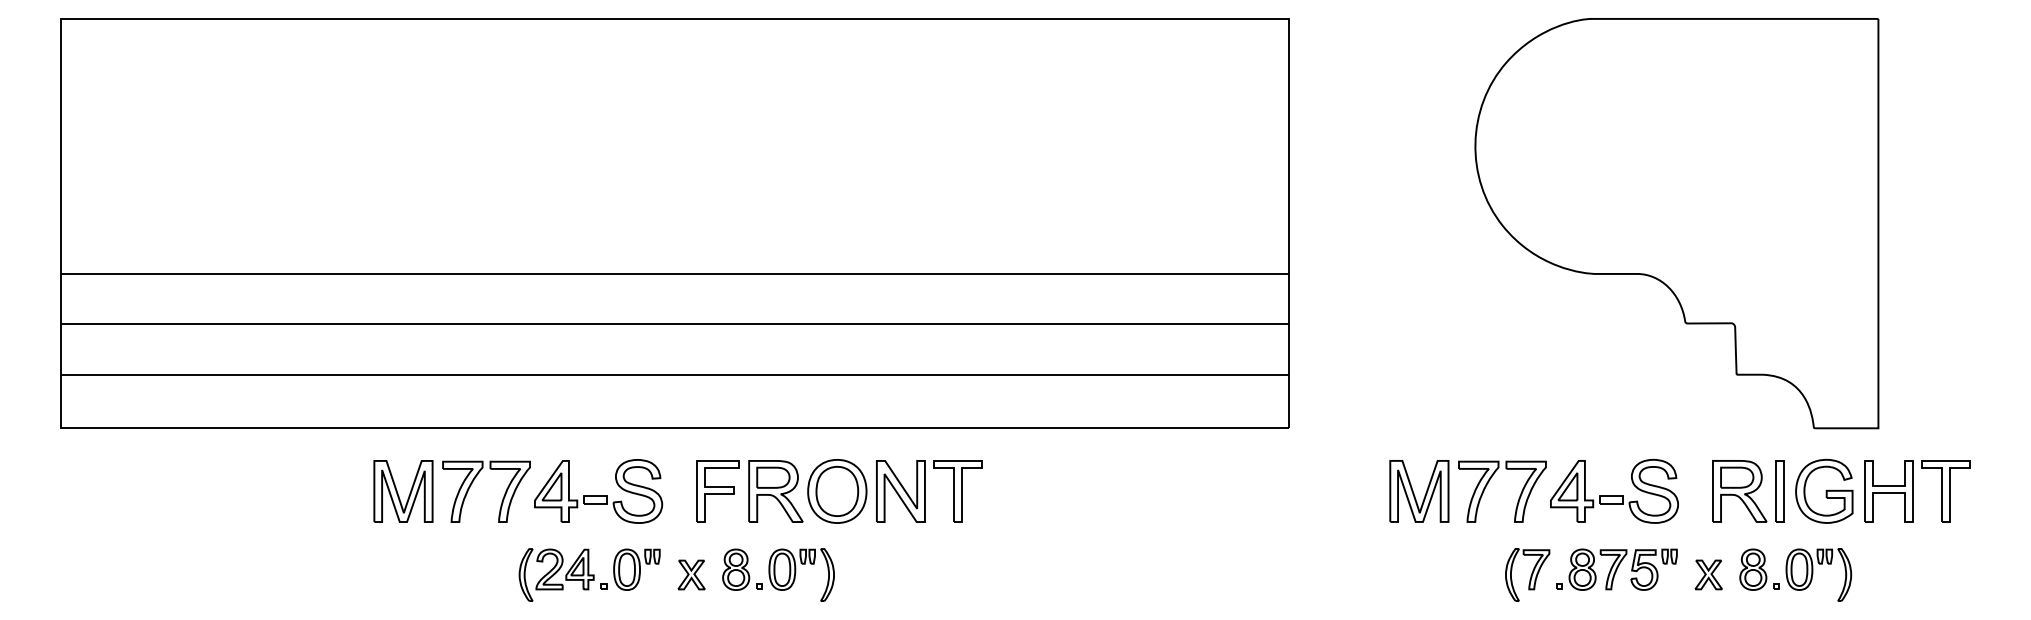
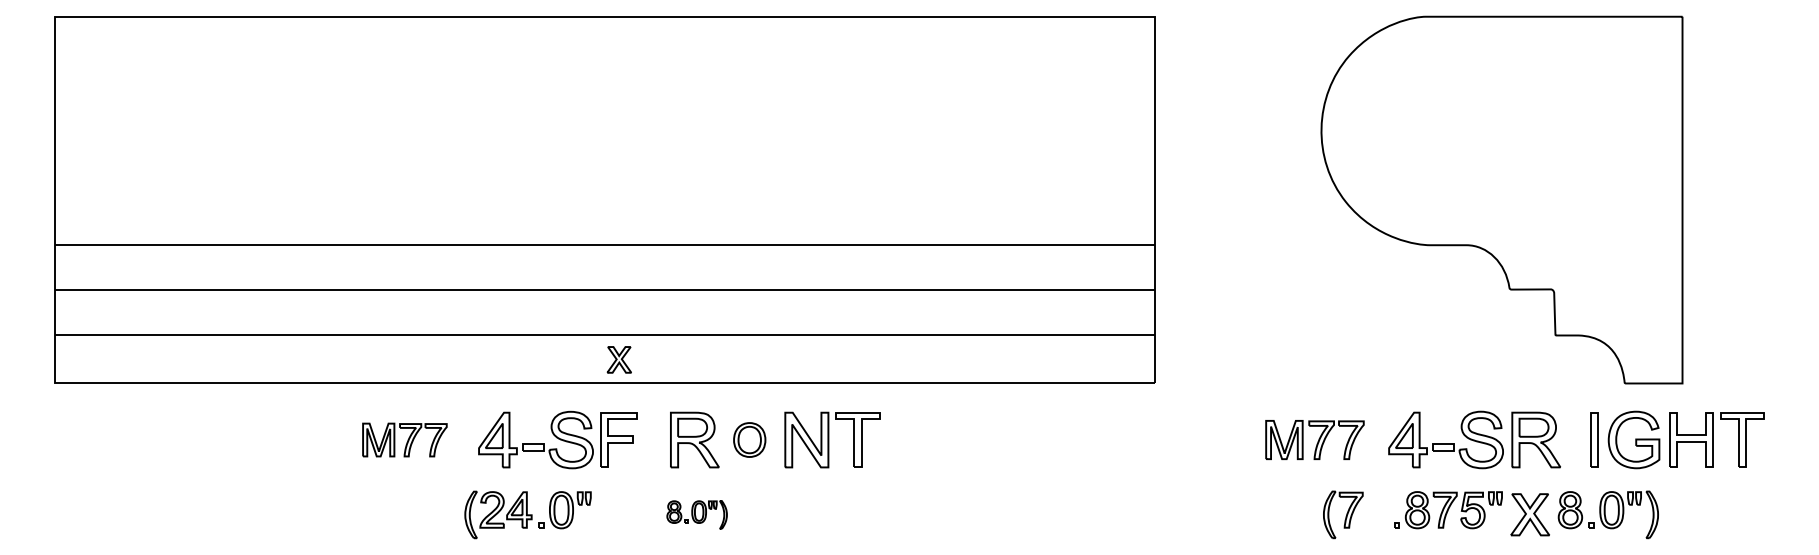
part: (451, 490) -> (404, 439), size x0.6
part: (717, 490) -> (618, 439), moved
part: (836, 490) -> (749, 439), size x0.6
part: (1467, 490) -> (1314, 439), size x0.7
part: (1738, 490) -> (1535, 439), moved
part: (690, 574) -> (618, 359), moved
part: (777, 574) -> (696, 514), size x0.6
part: (1527, 574) -> (1343, 514), moved
part: (1708, 574) -> (1530, 514), size x1.6

